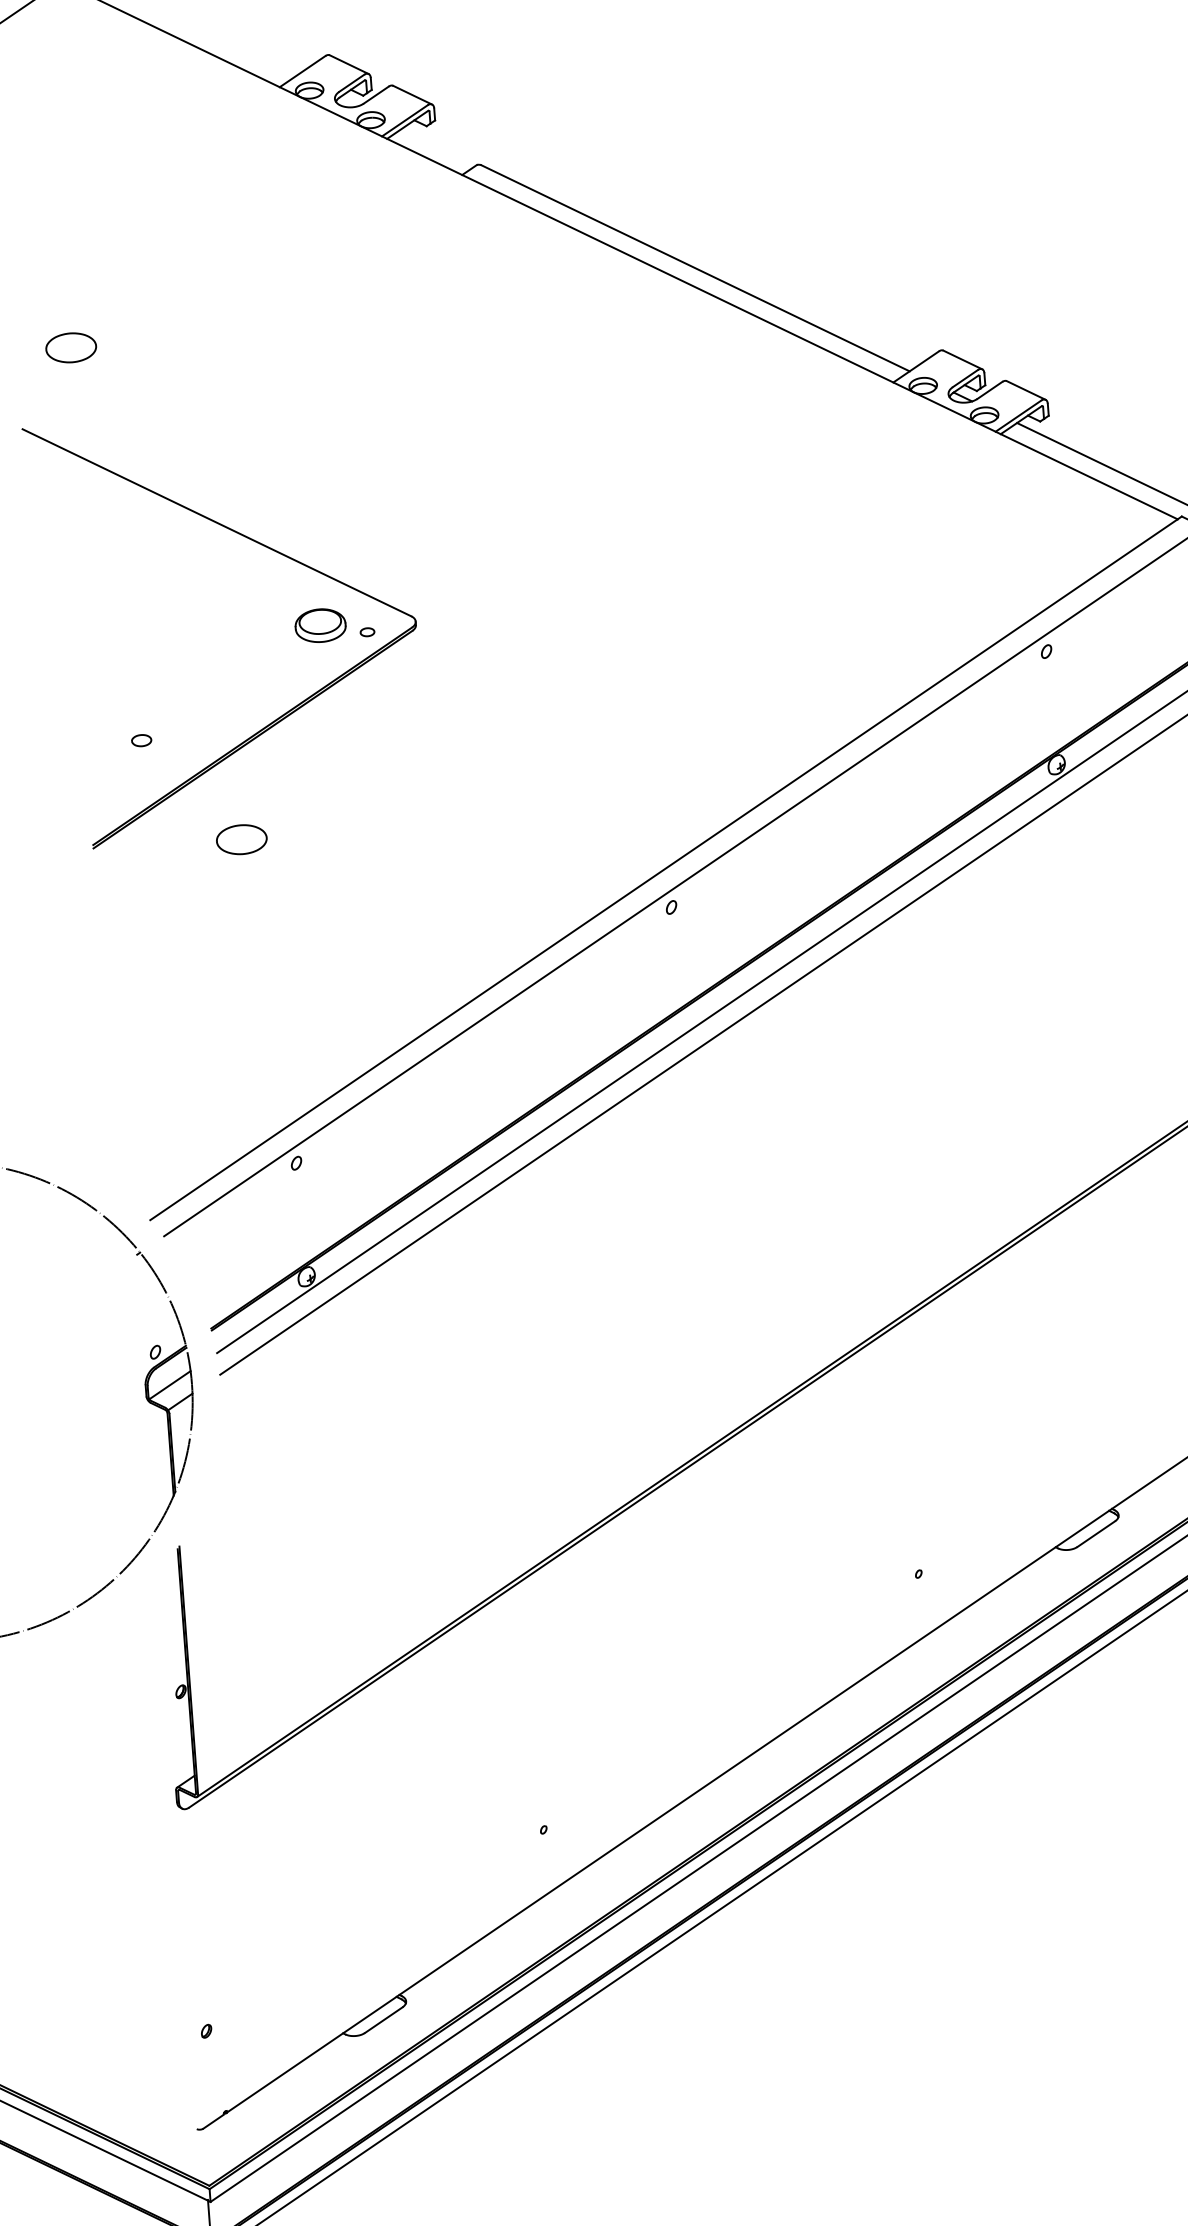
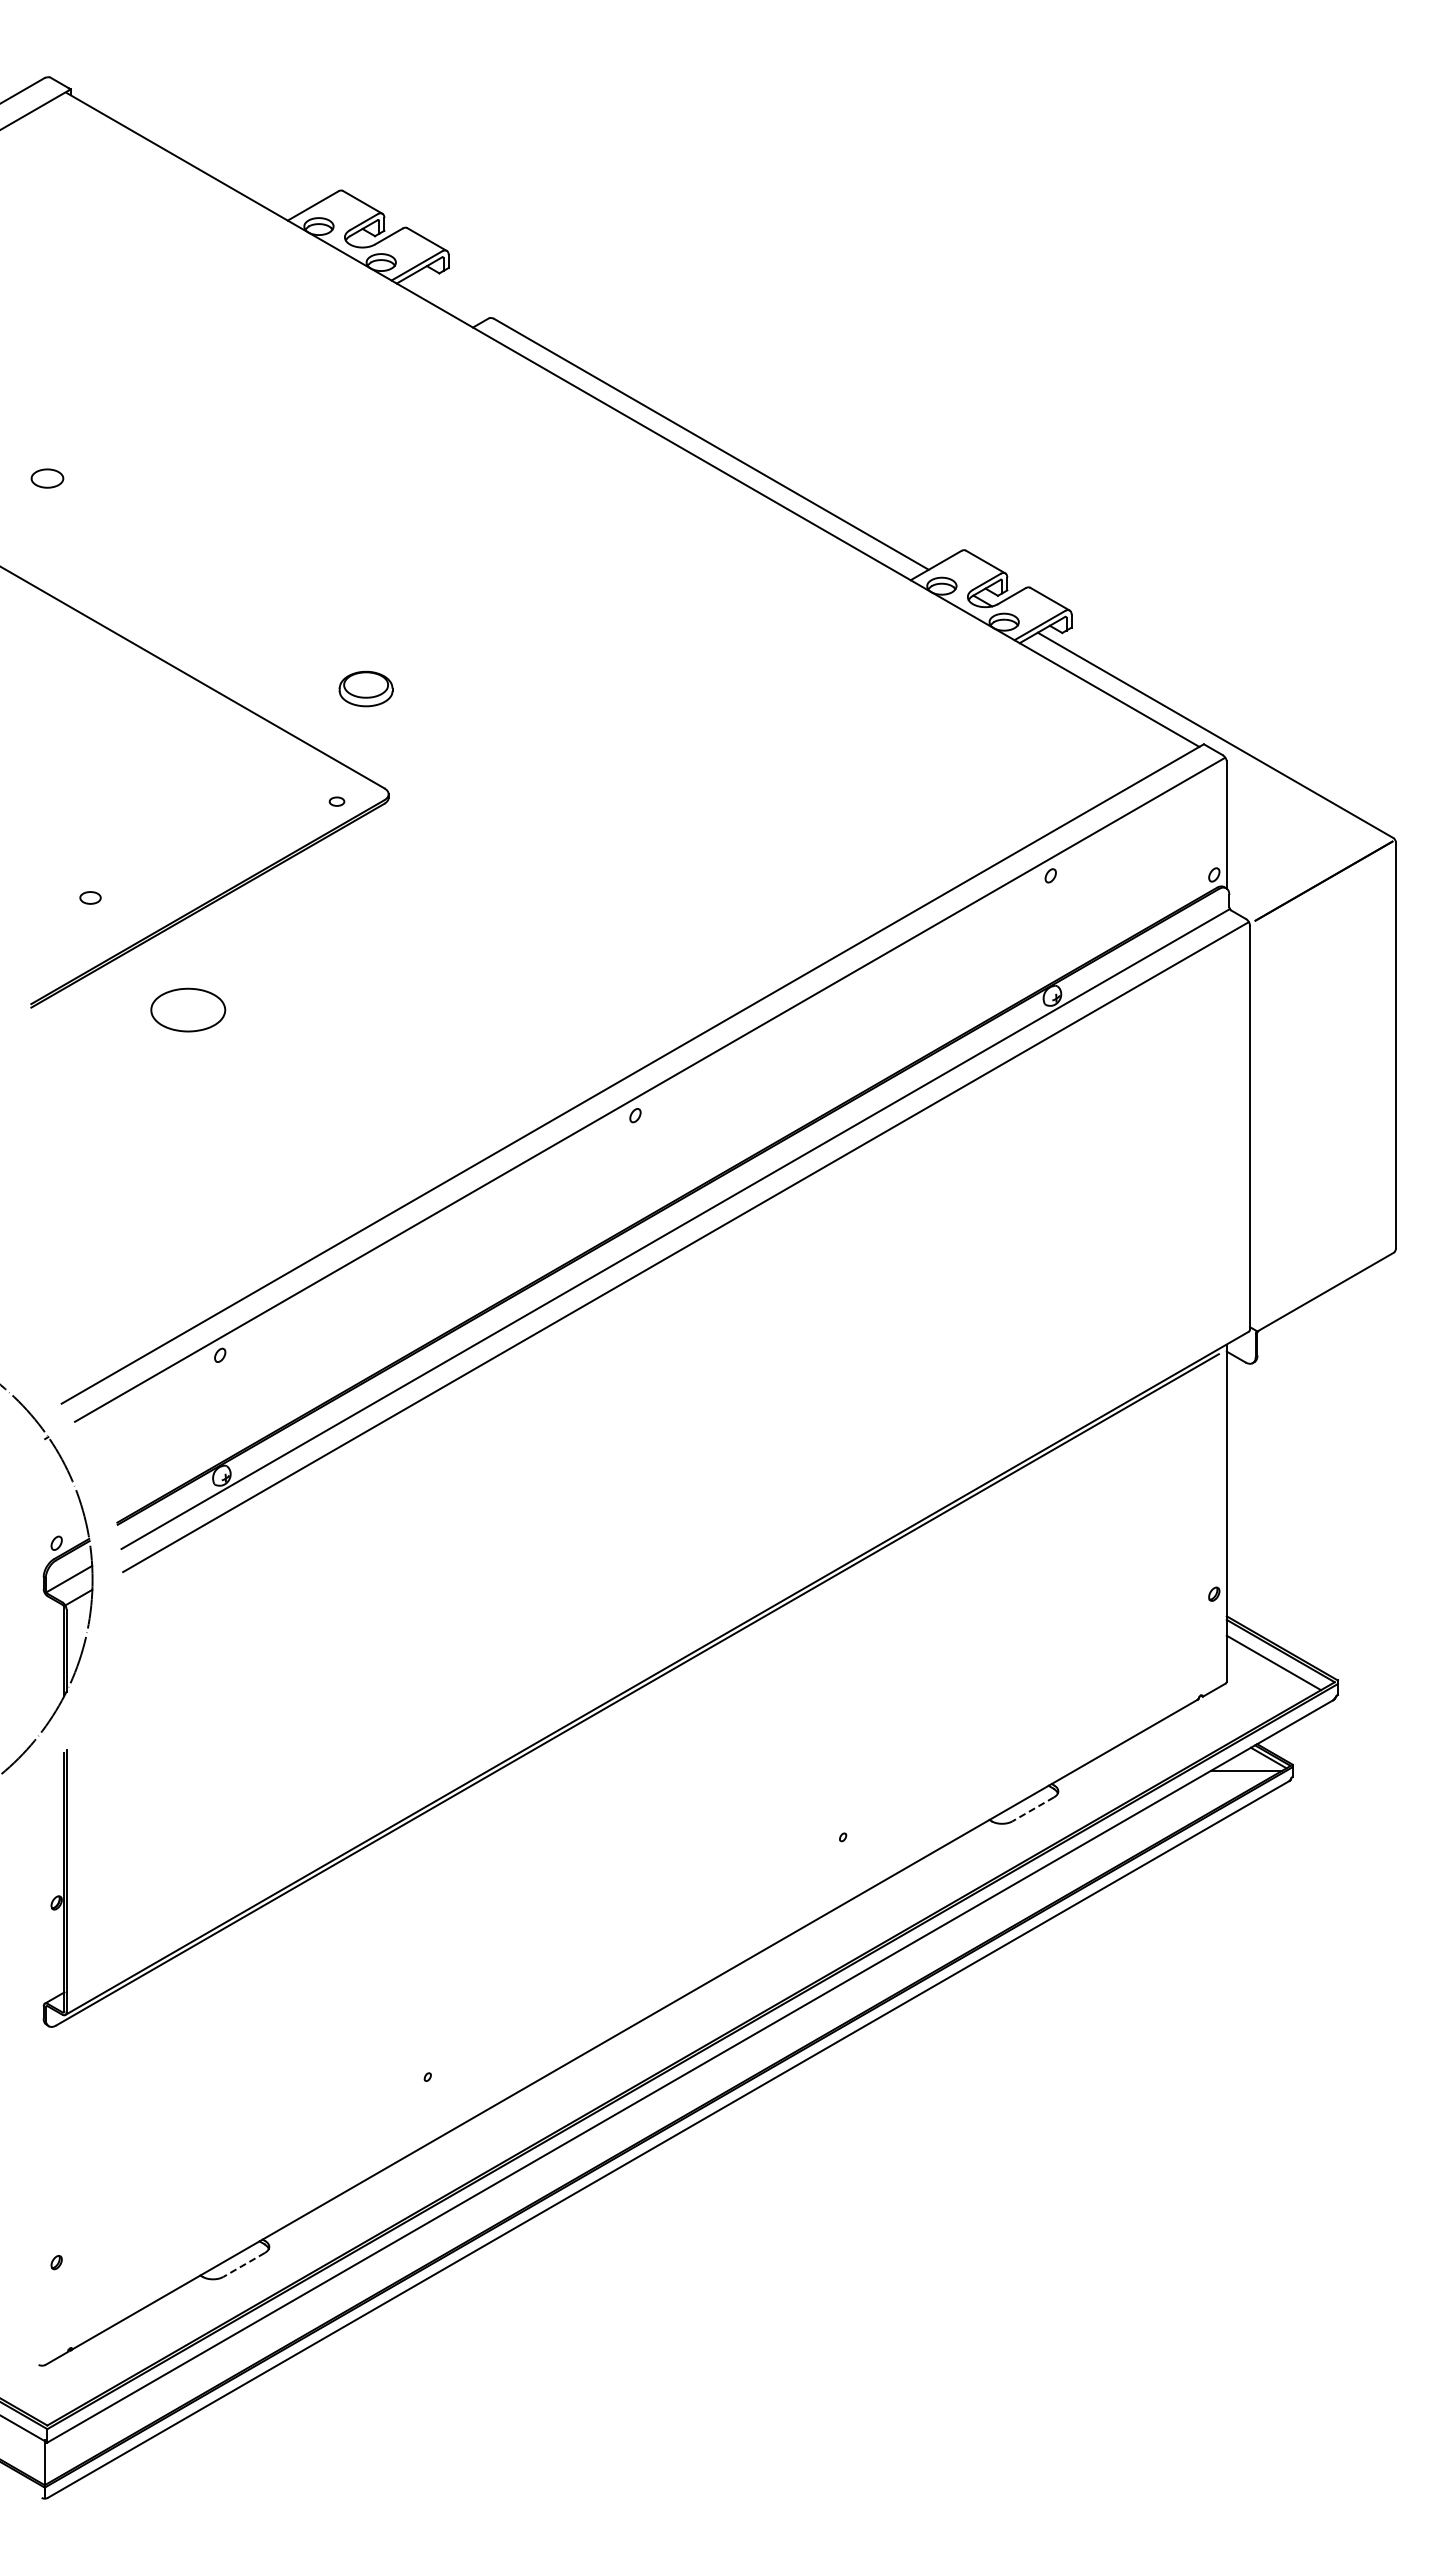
part: (71, 347) -> (47, 478), size x0.6
part: (319, 625) -> (365, 688), moved
part: (241, 840) -> (187, 1010), size x1.4
line: (1096, 1534) -> (1033, 1809), solid -> dashed
line: (384, 2019) -> (244, 2264), solid -> dashed

